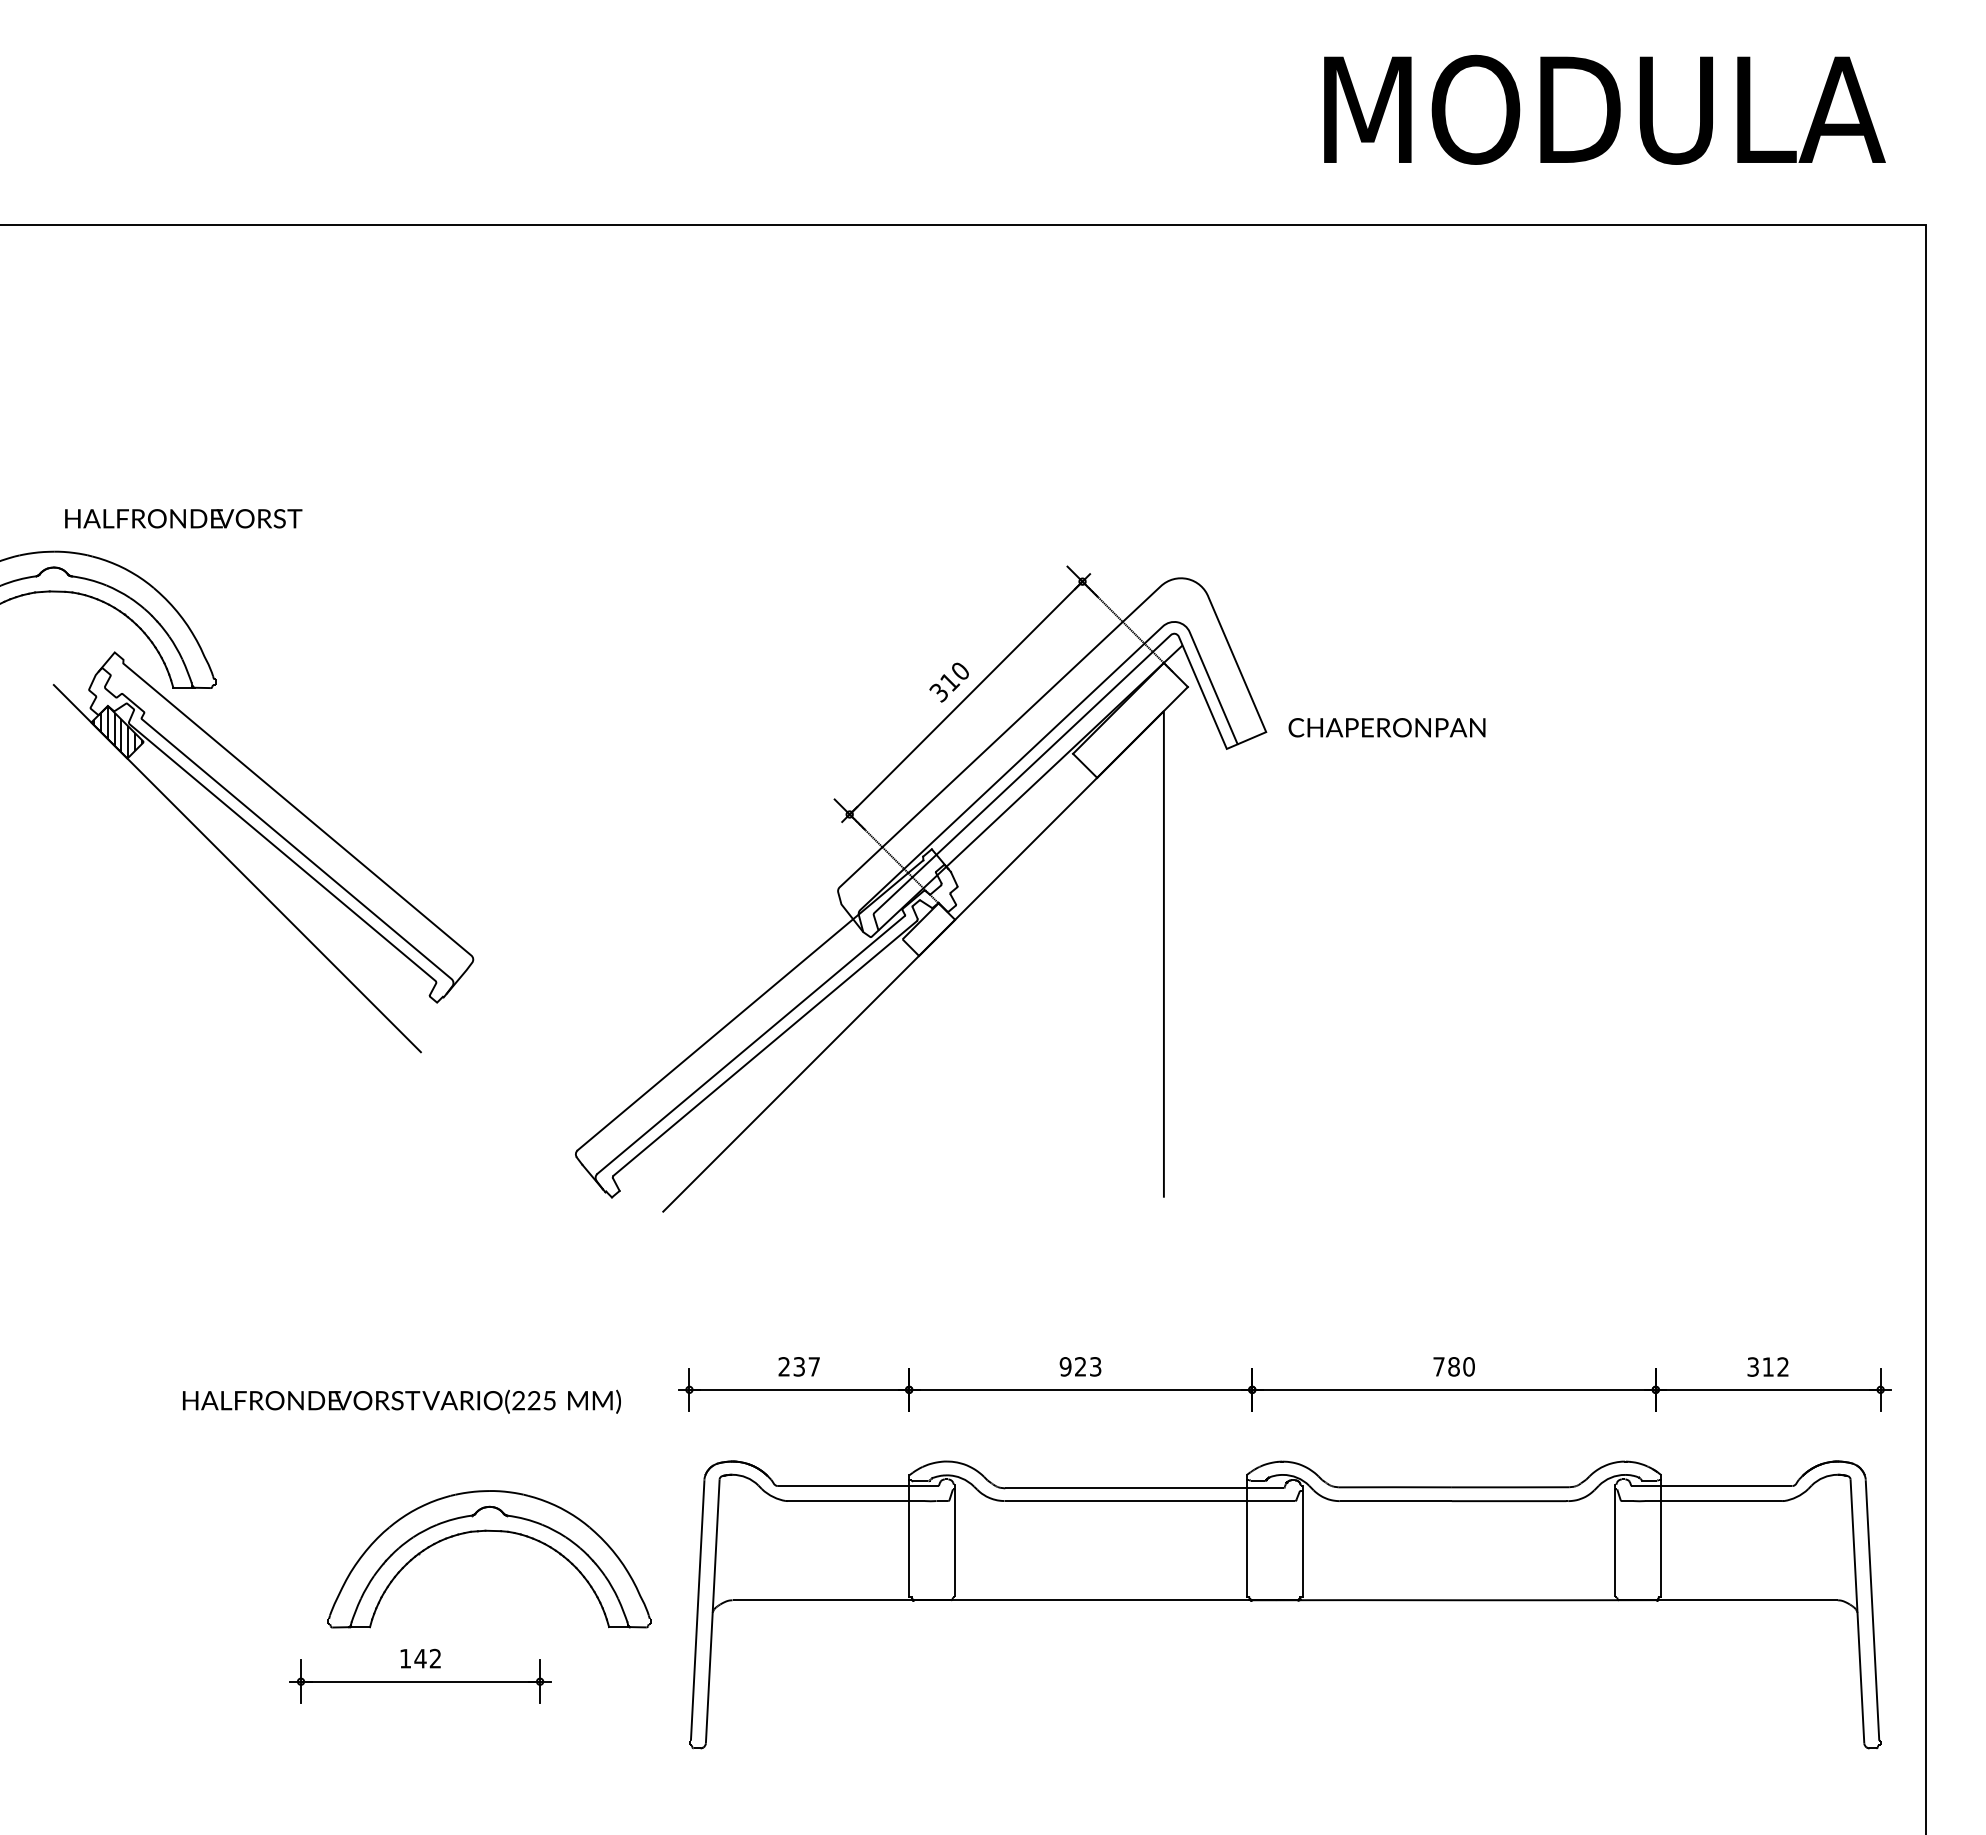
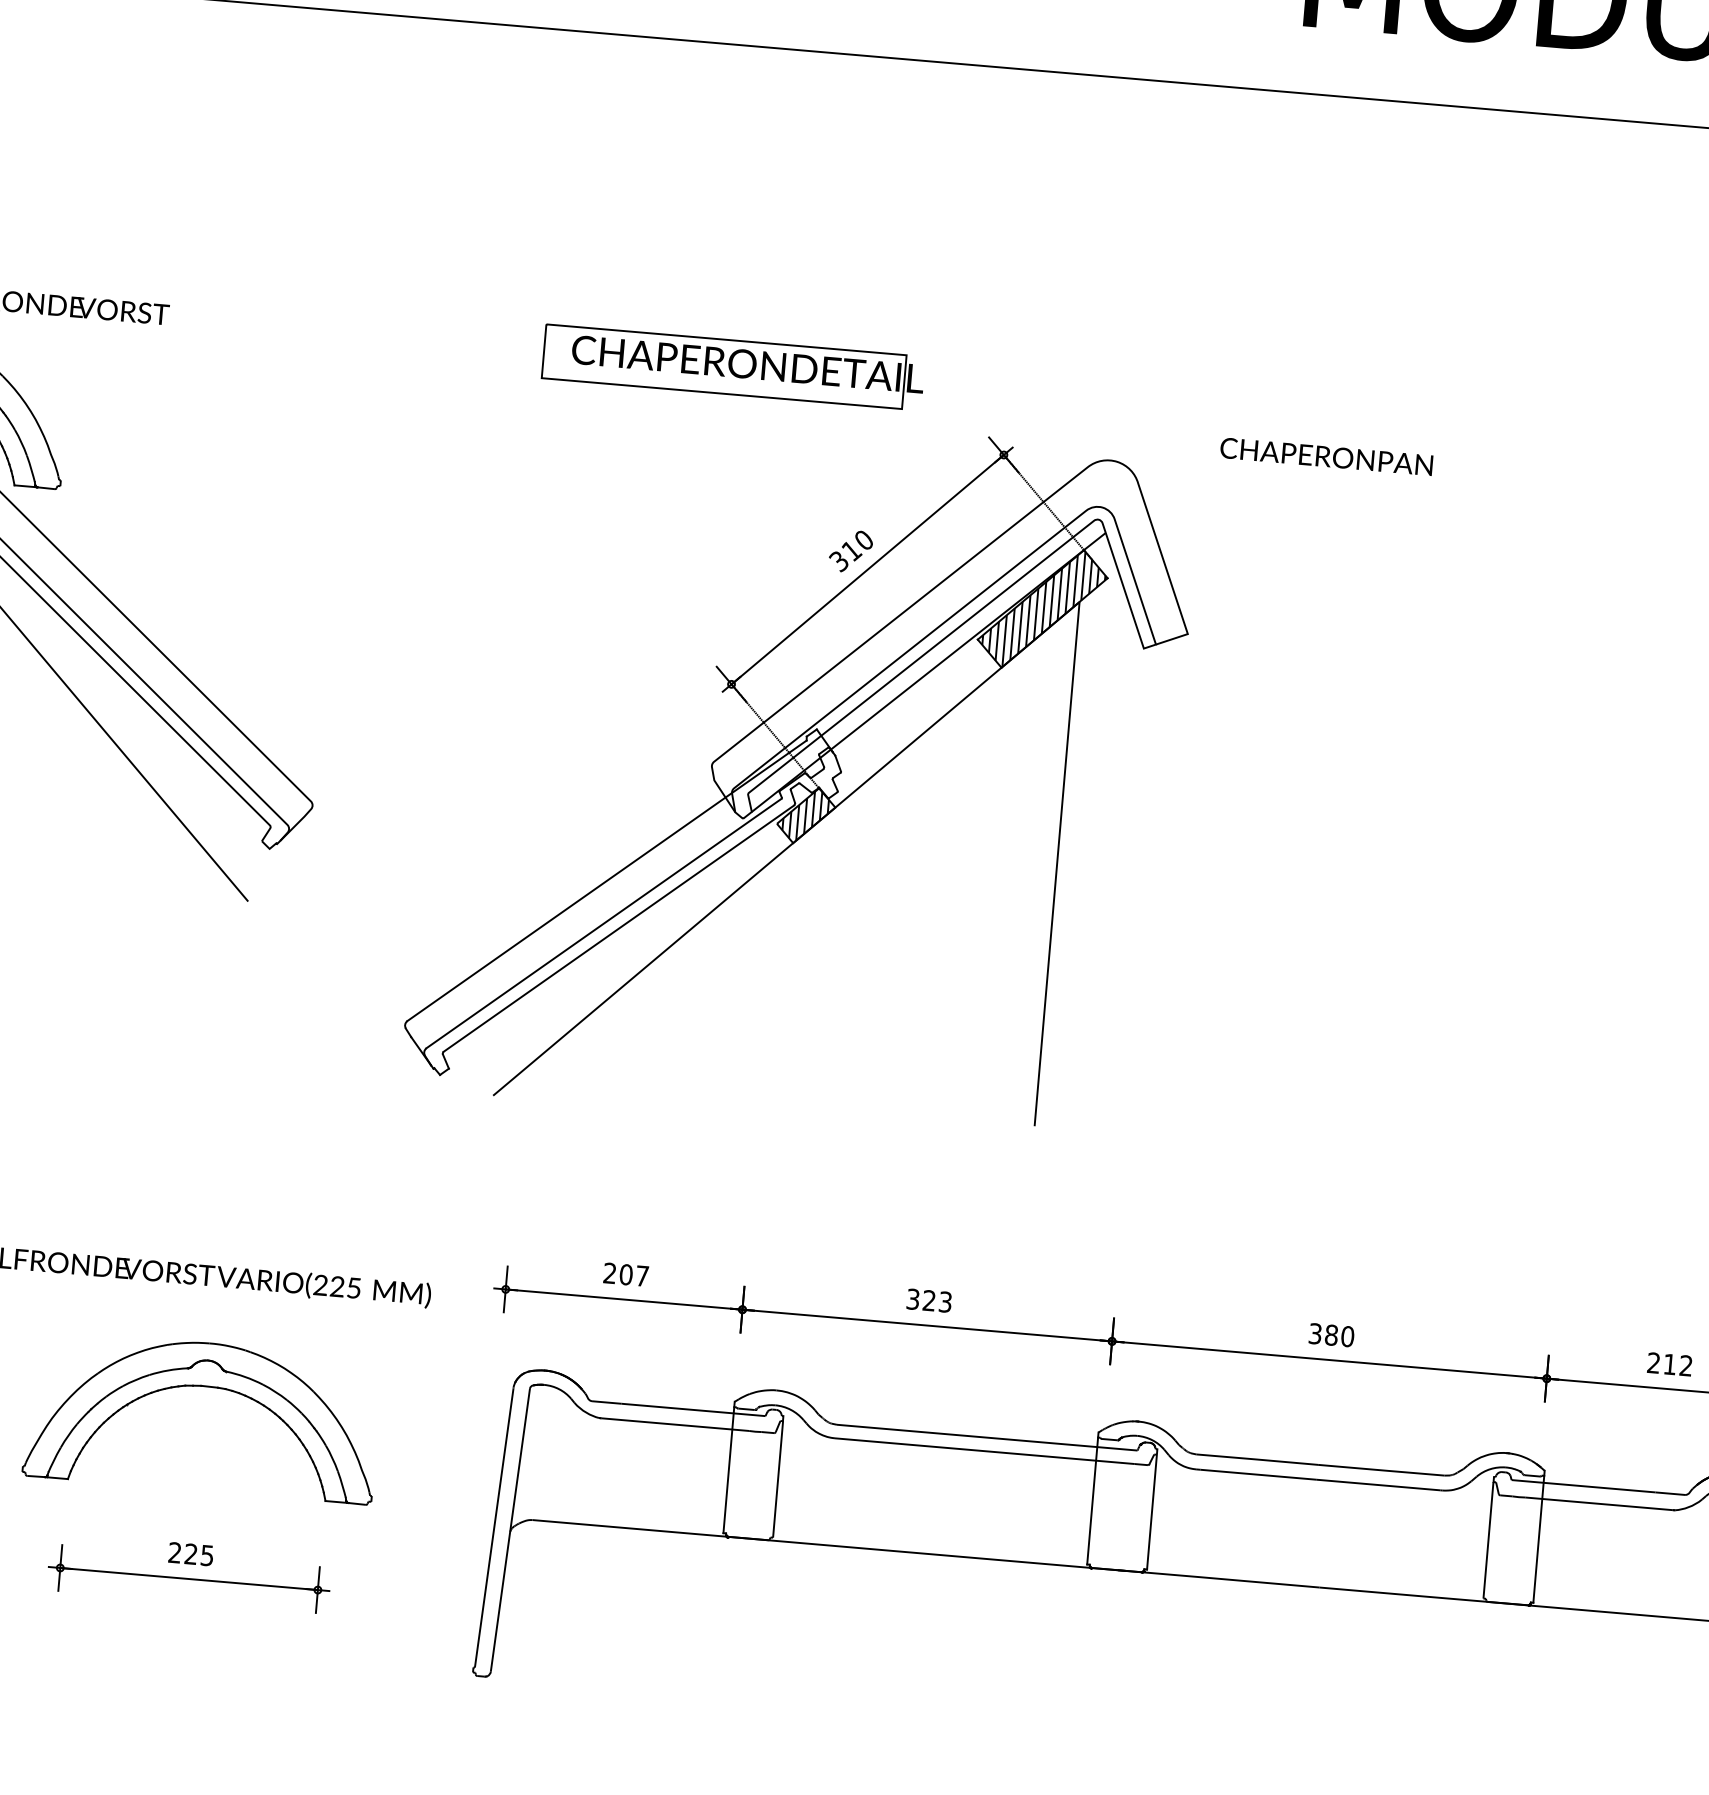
part: (826, 521) -> (733, 366), added
hatch: (1131, 720) -> (1043, 609), added
text: (1386, 727) -> (1326, 456), moved
hatch: (928, 929) -> (805, 815), added
text: (799, 1366) -> (626, 1274), 237 -> 207
text: (1065, 1366) -> (913, 1298), 923 -> 323
text: (1438, 1366) -> (1314, 1333), 780 -> 380
text: (1752, 1366) -> (1653, 1362), 312 -> 212
part: (489, 1531) -> (205, 1387), moved
text: (419, 1658) -> (190, 1553), 142 -> 225

